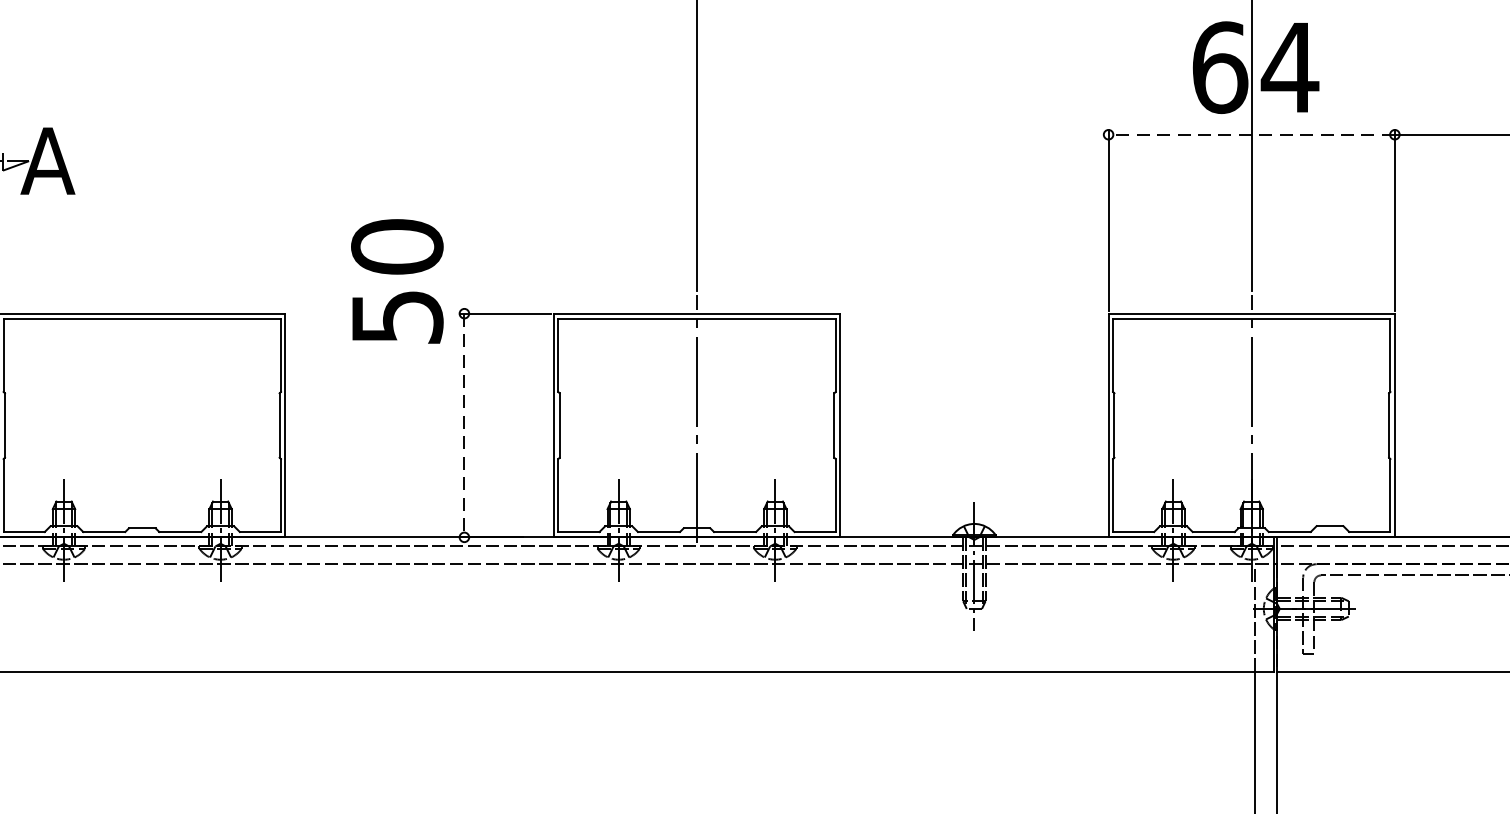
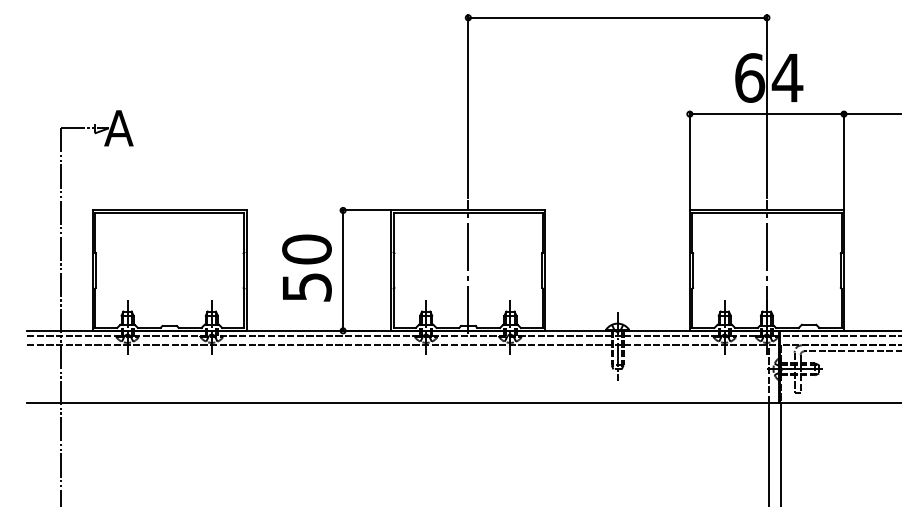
line: (1250, 135) -> (766, 114), dashed -> solid
text: (396, 280) -> (306, 267), moved
line: (465, 427) -> (343, 271), dashed -> solid

